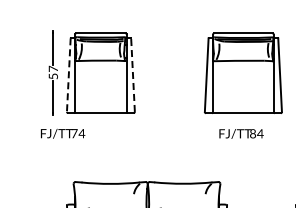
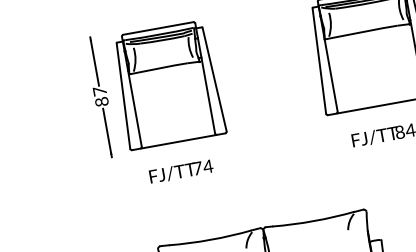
line: (68, 75) -> (123, 96), dashed -> solid
line: (133, 75) -> (215, 80), dashed -> solid
text: (52, 76) -> (100, 102), 57 -> 87
text: (63, 133) -> (181, 171), moved

